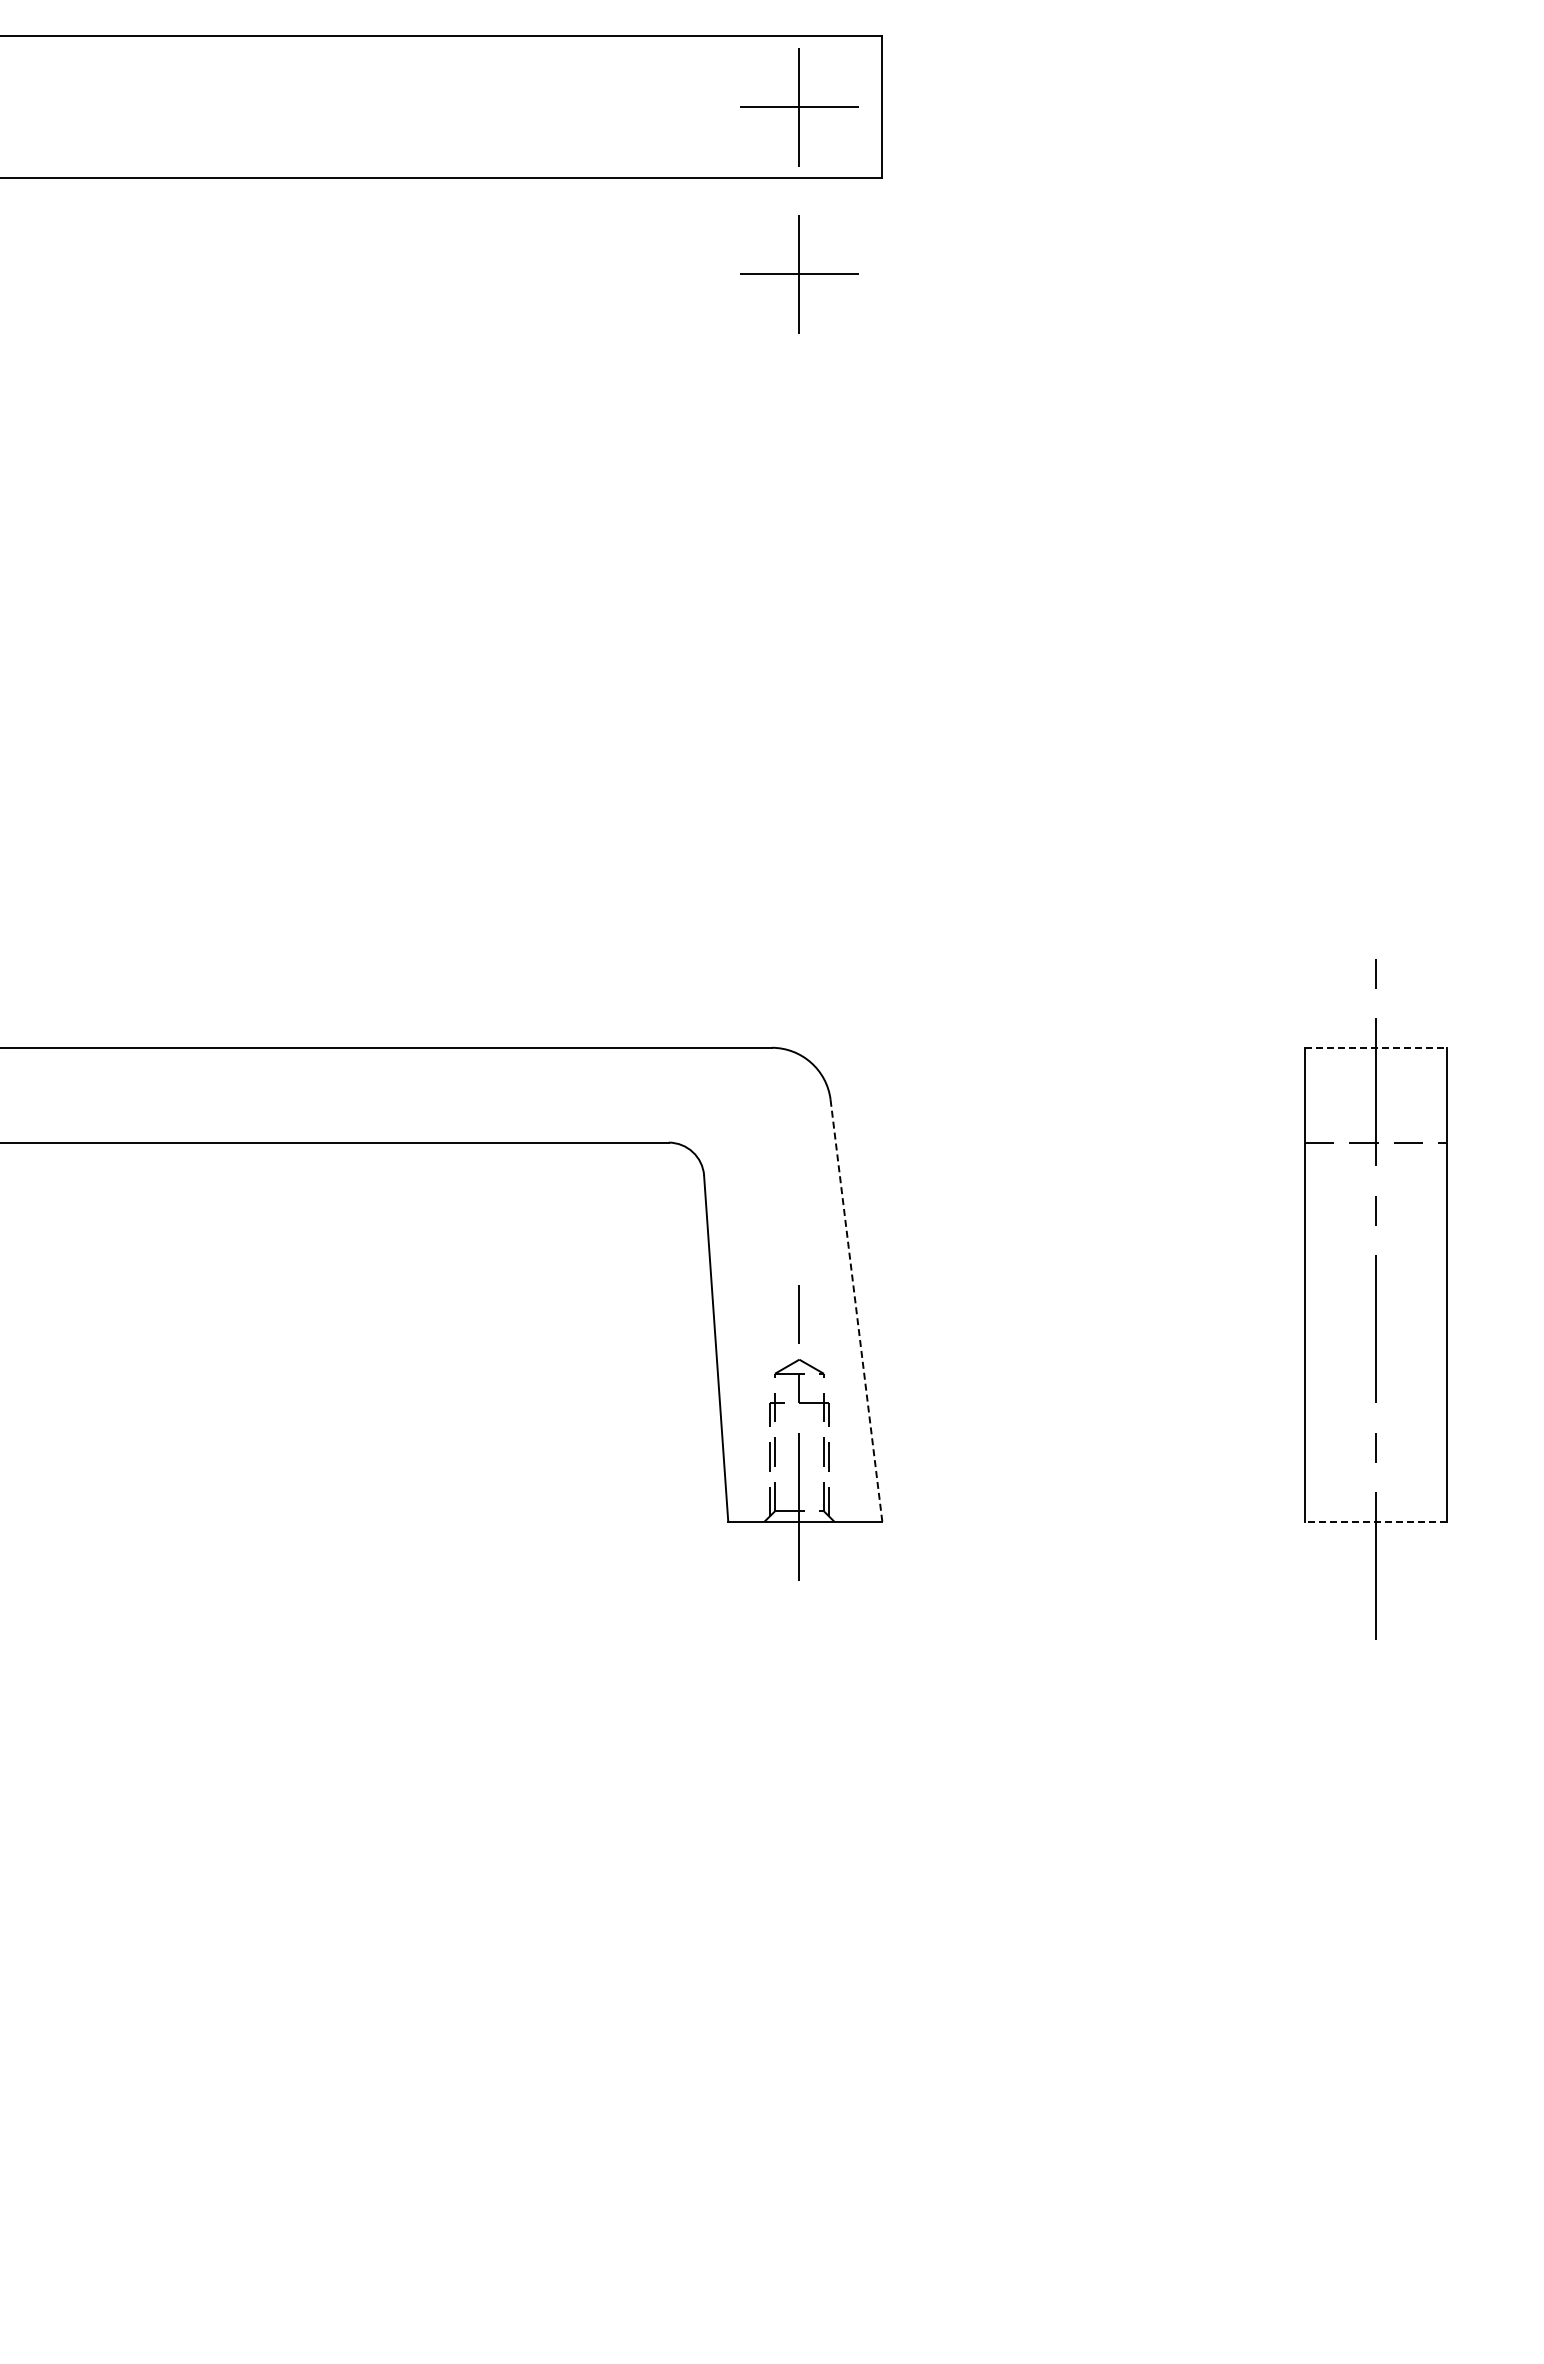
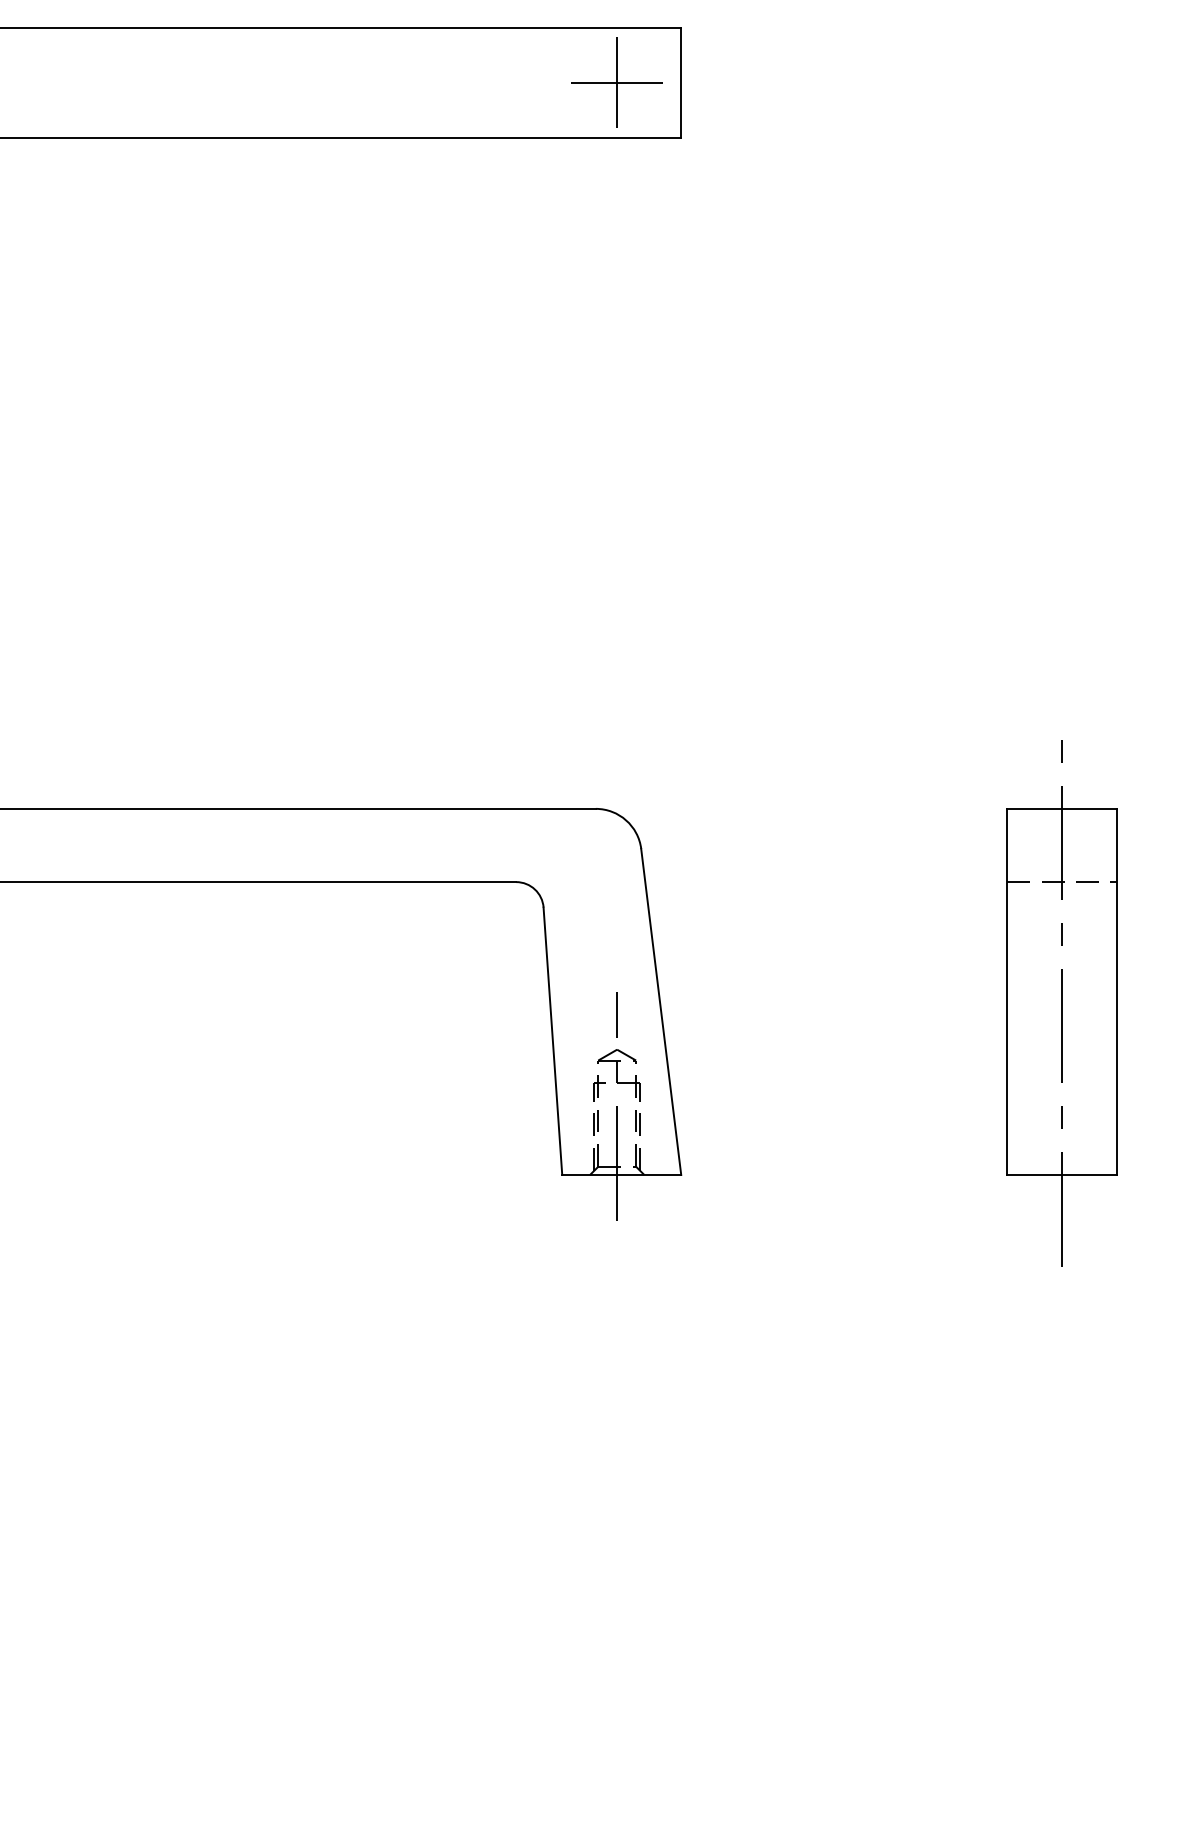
part: (799, 274) -> (617, 211), removed
line: (1376, 1047) -> (1062, 808), dashed -> solid
line: (856, 1310) -> (661, 1011), dashed -> solid
line: (1375, 1521) -> (1061, 1174), dashed -> solid

